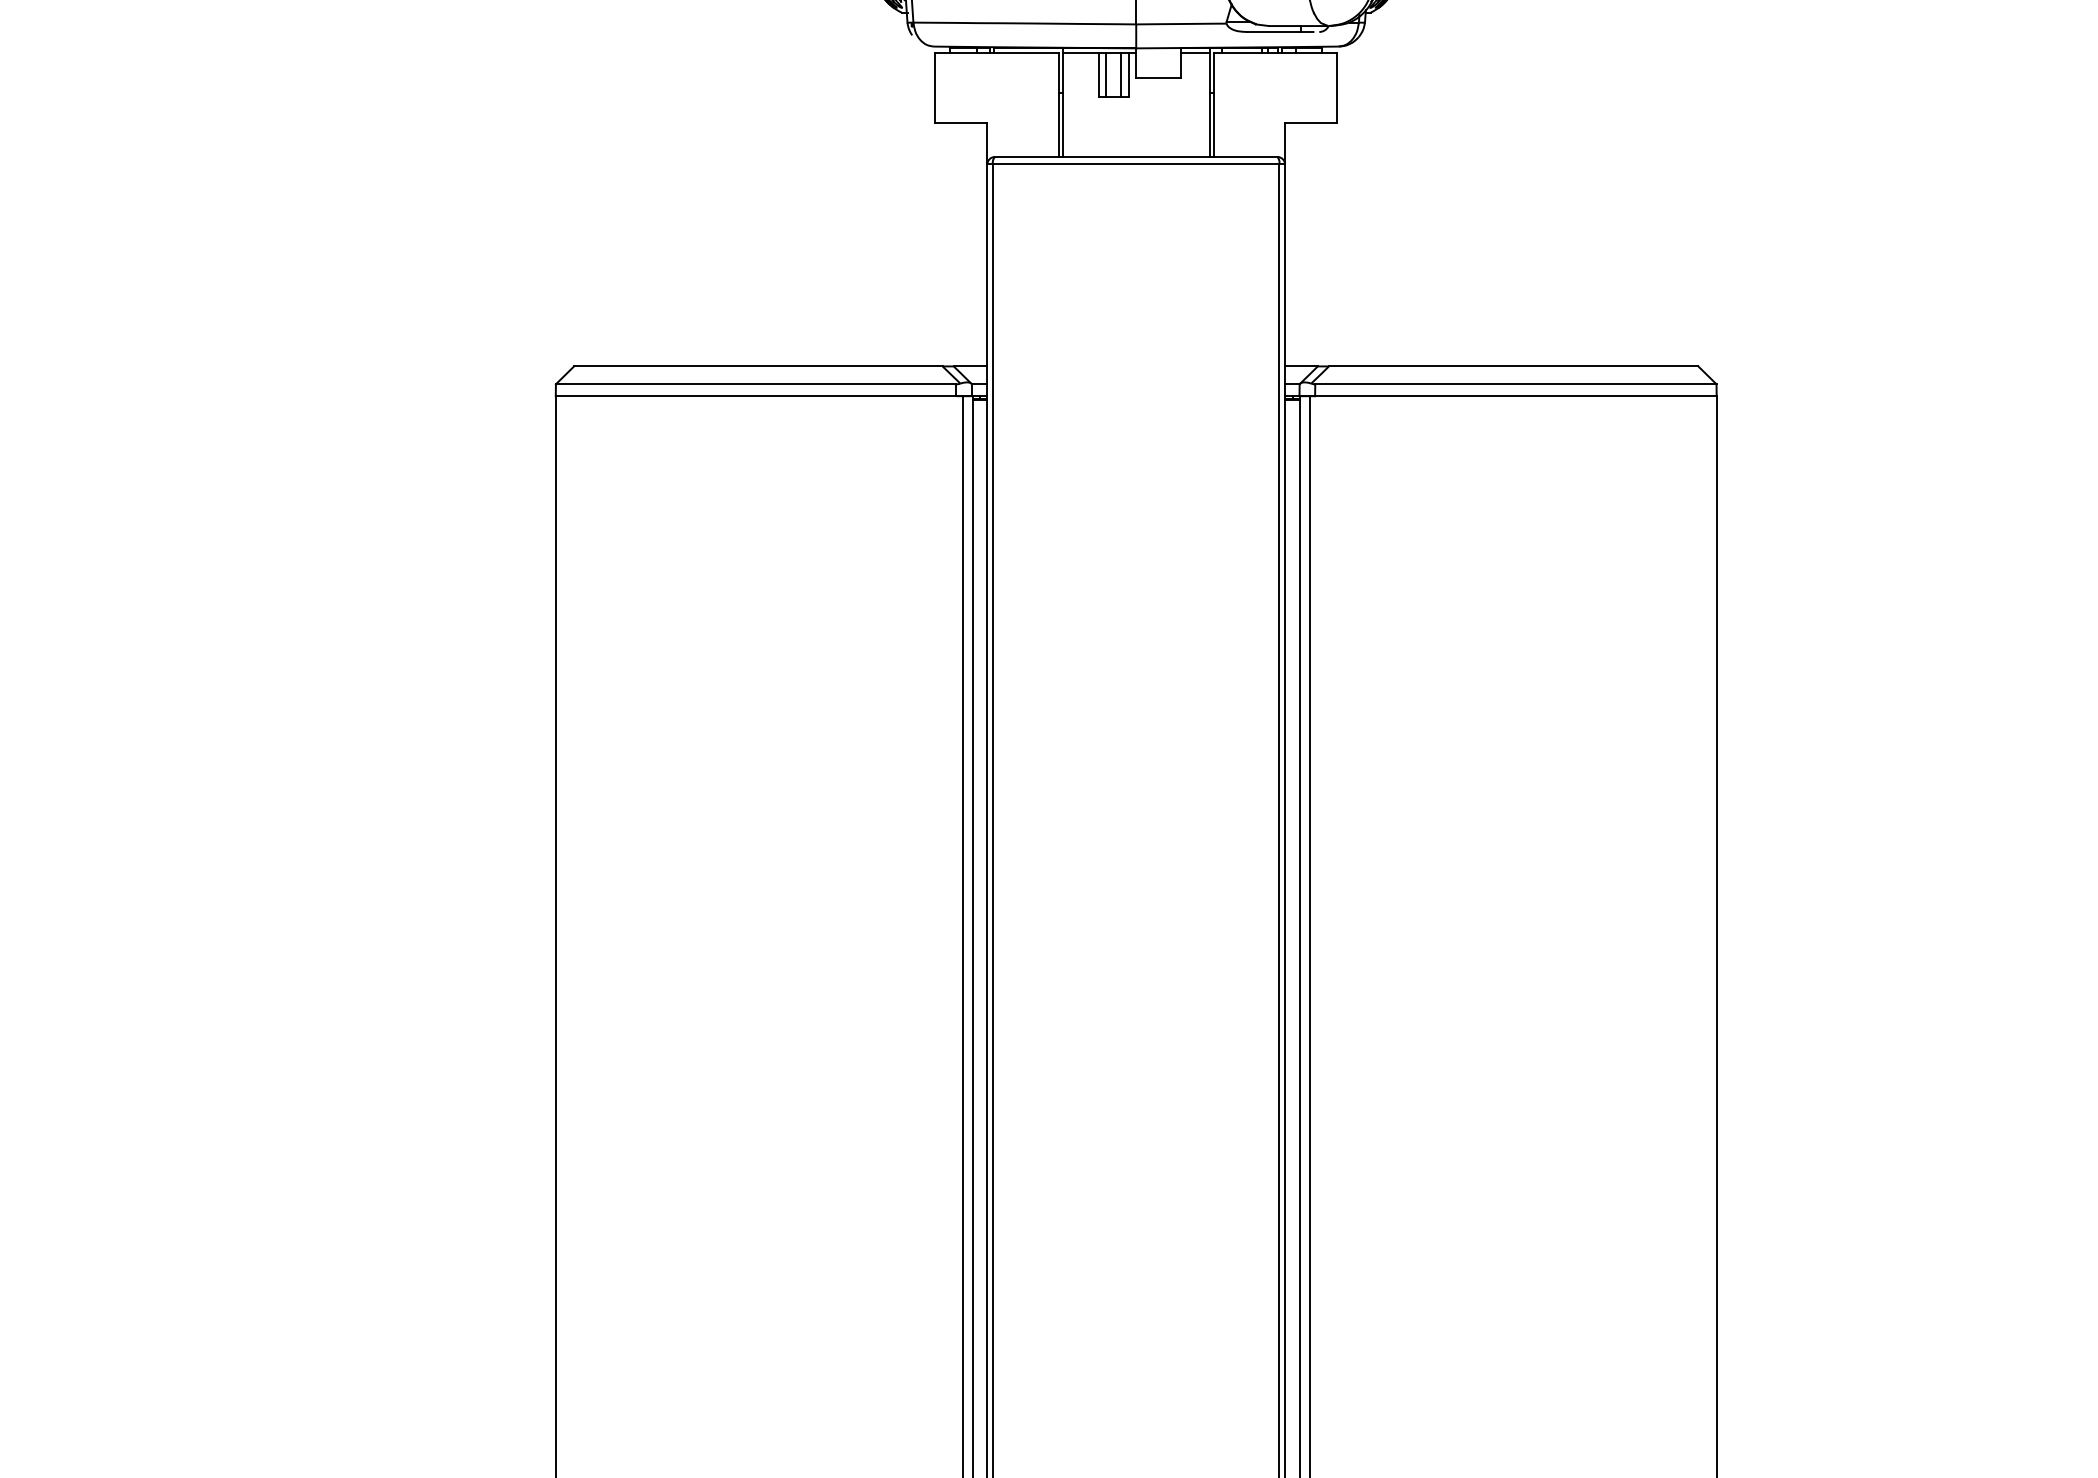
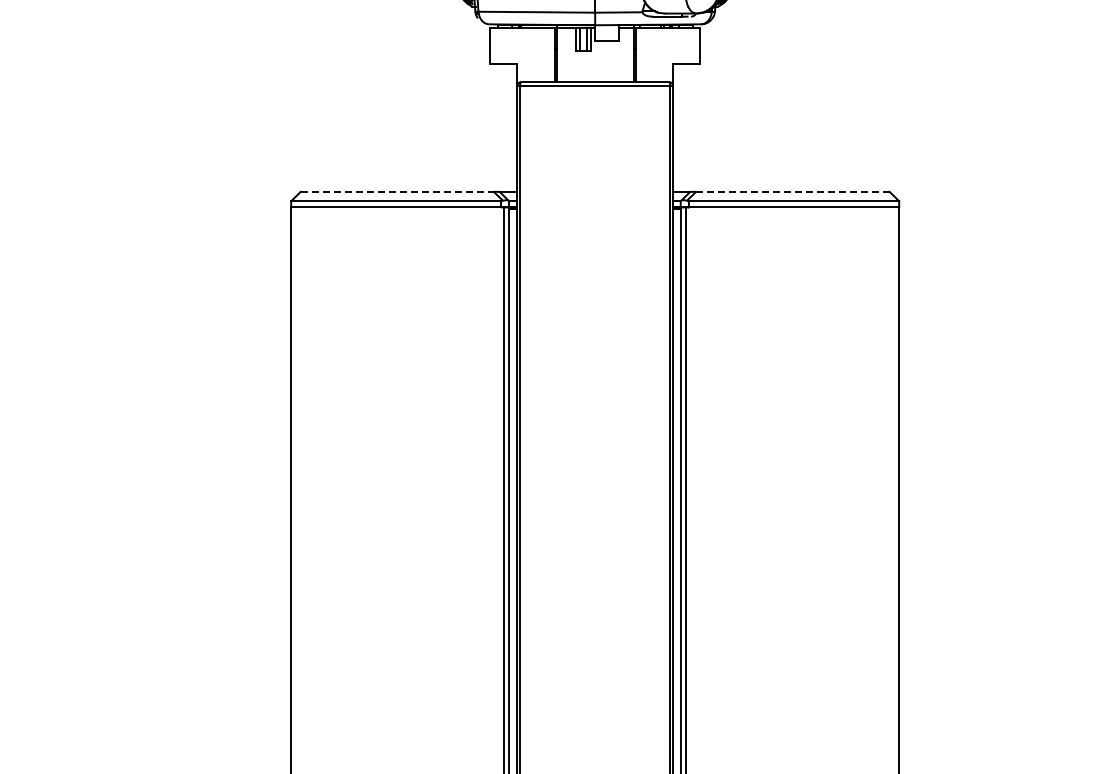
line: (758, 365) -> (397, 191), solid -> dashed
line: (1512, 365) -> (792, 191), solid -> dashed

